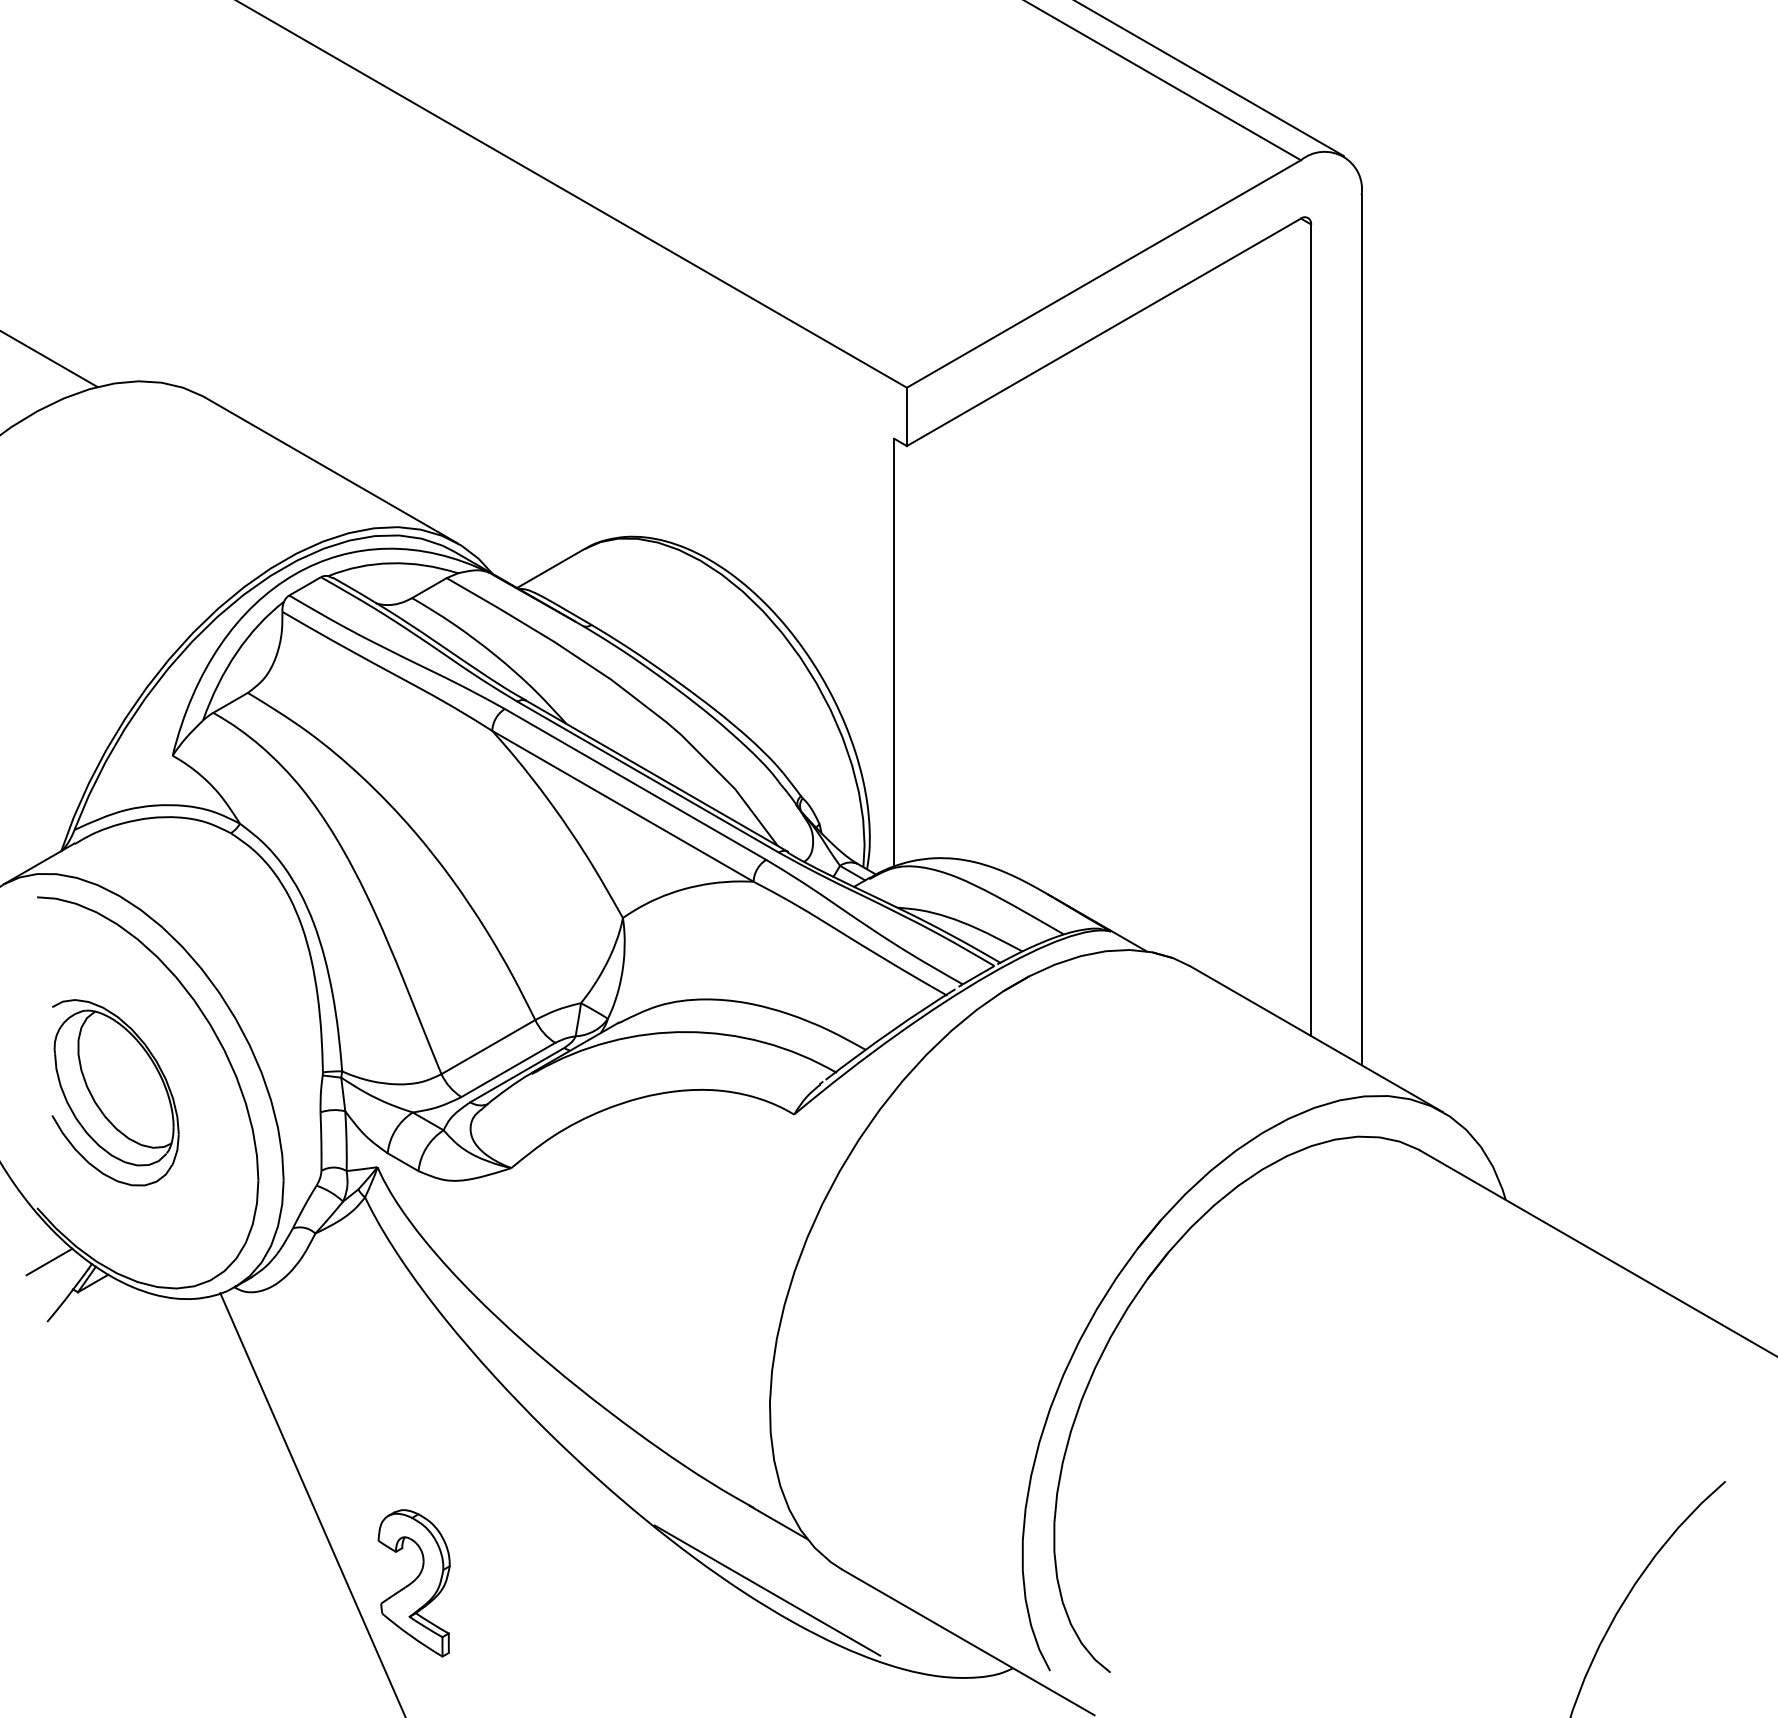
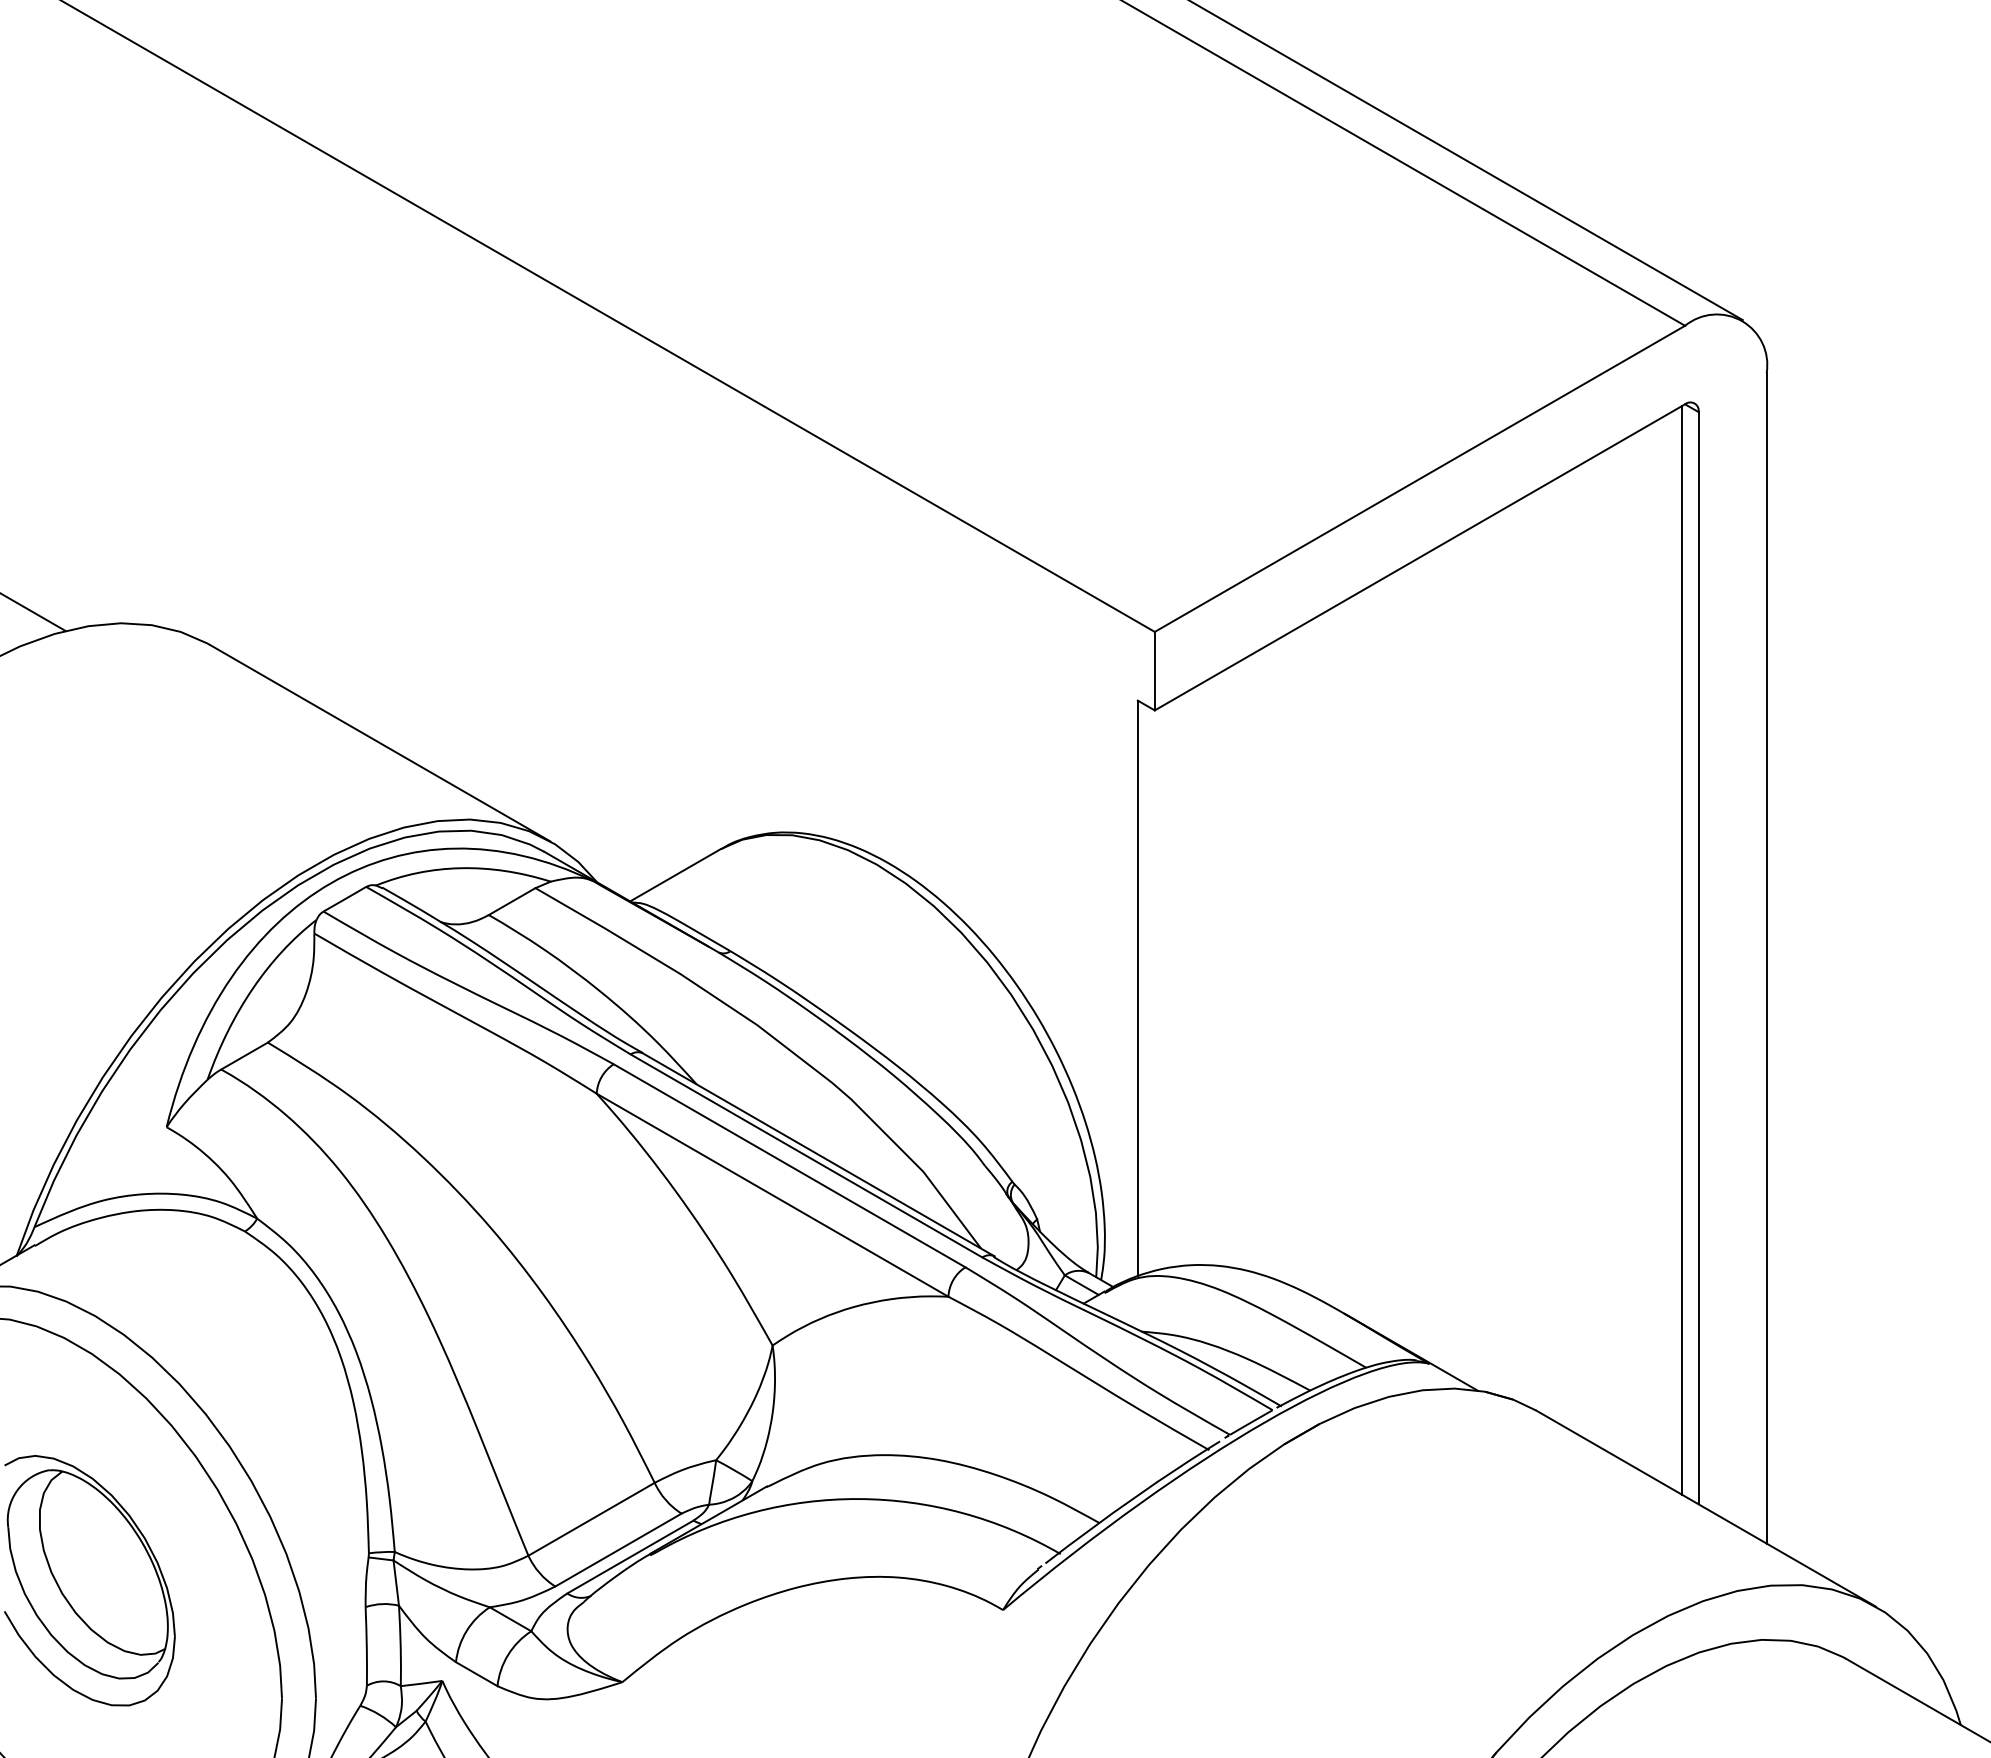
line: (1298, 624) -> (1681, 950), added

